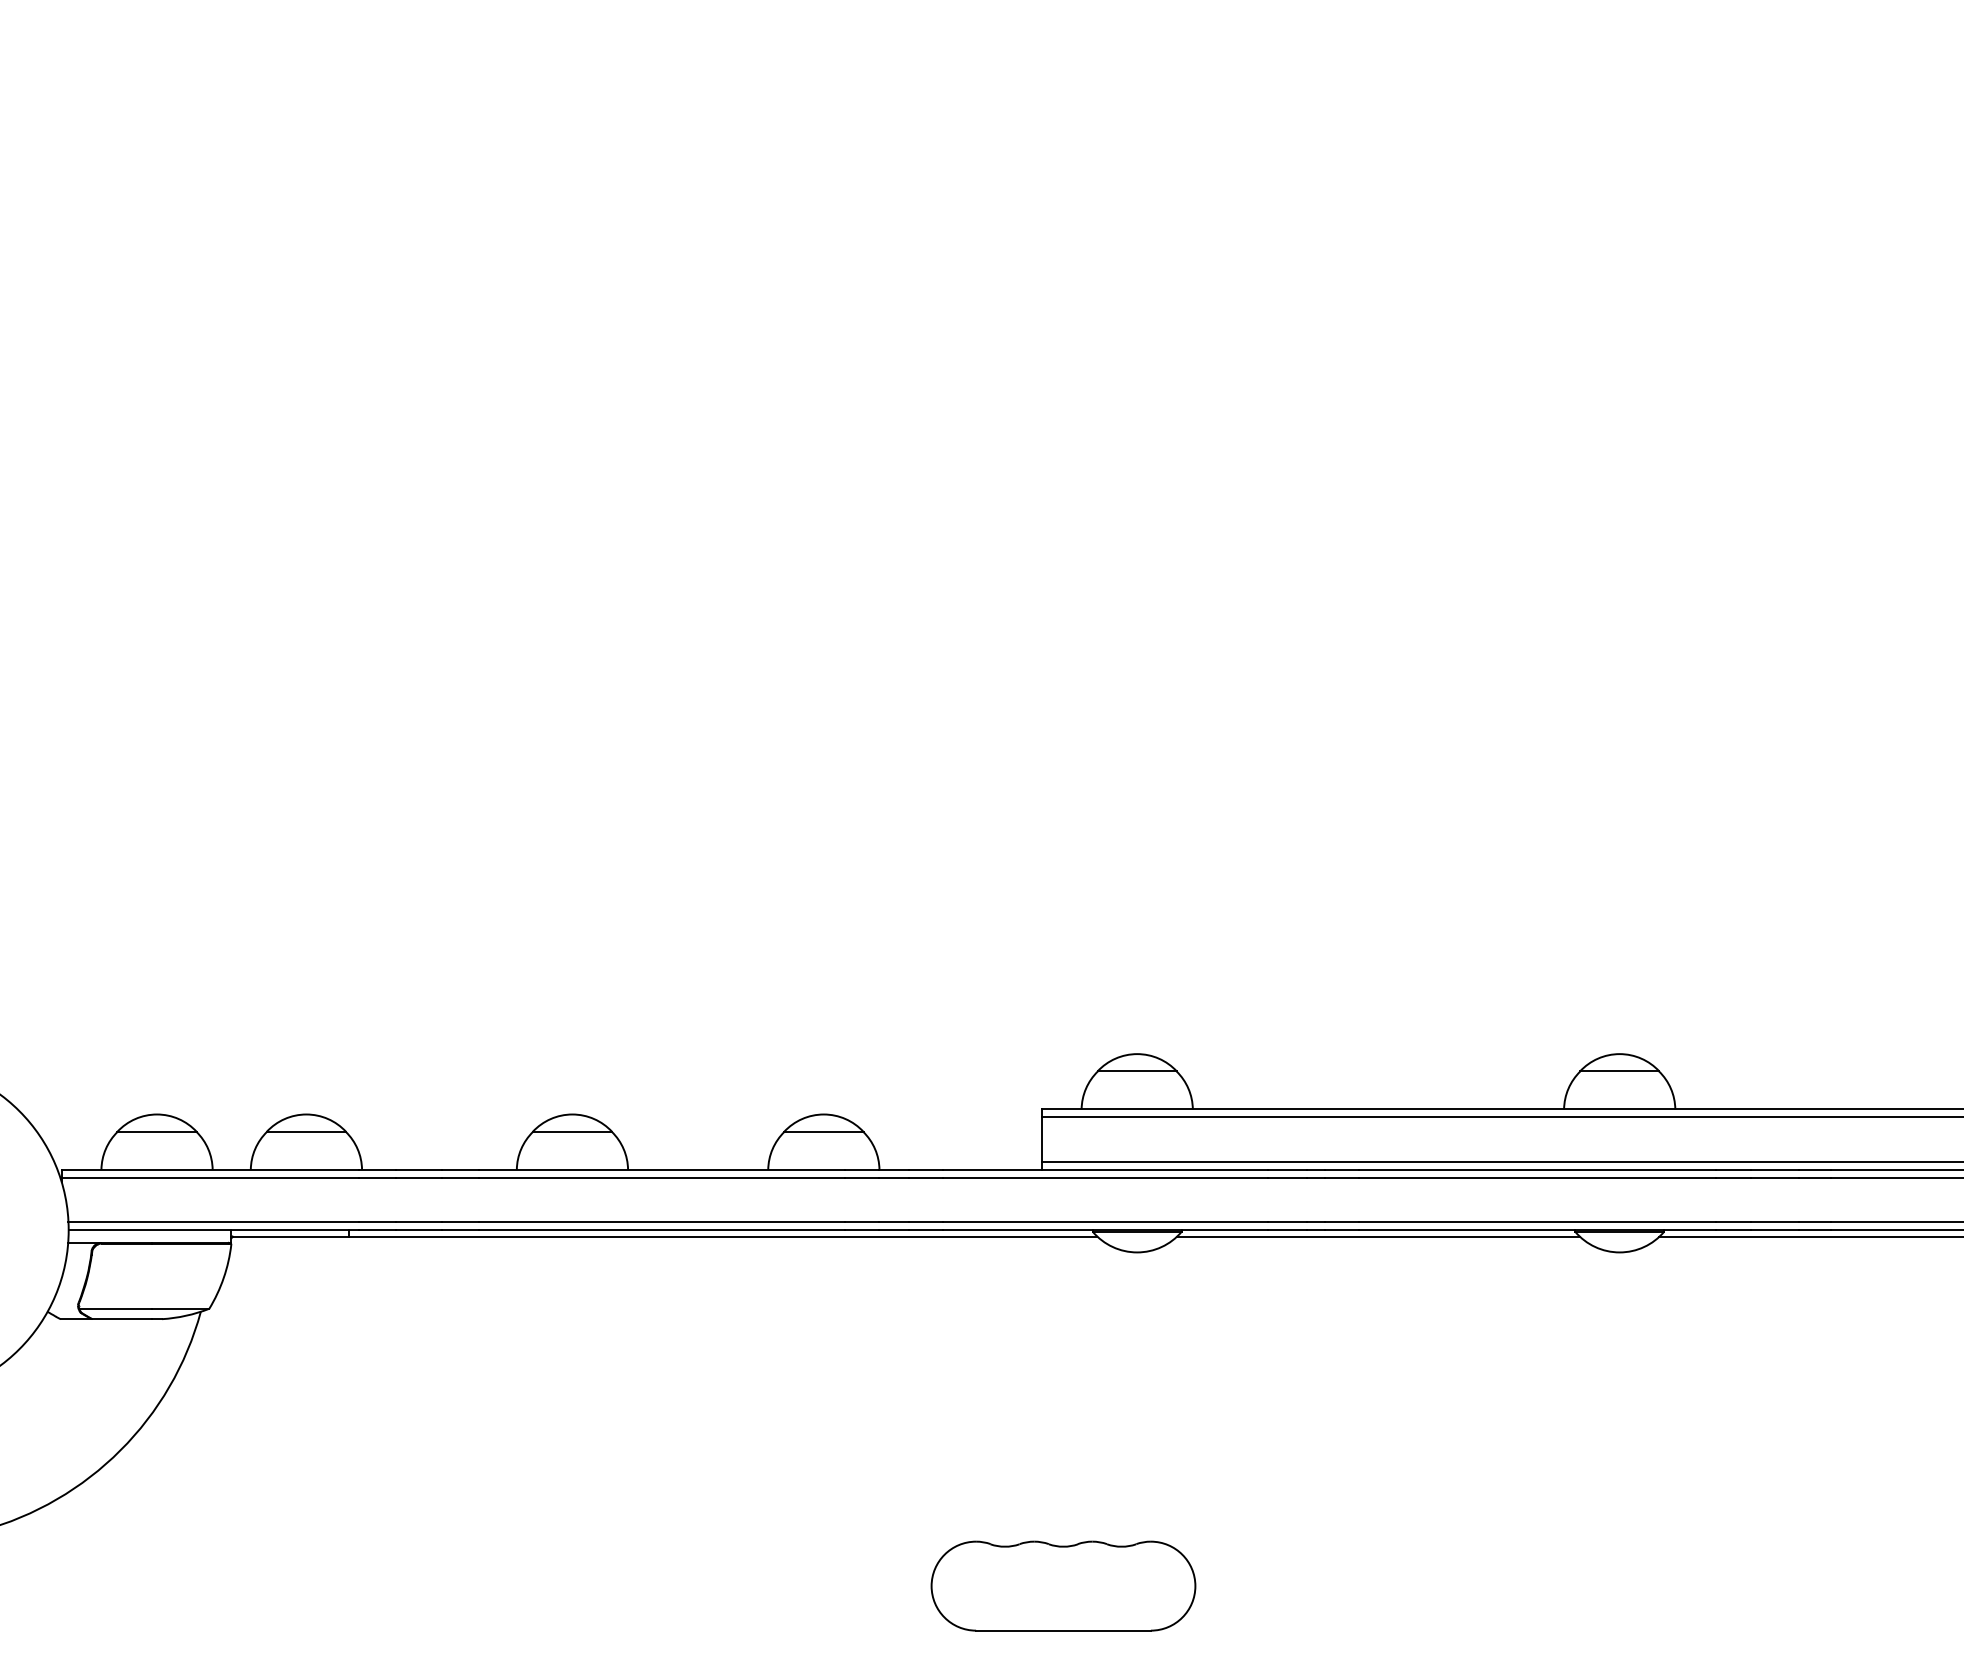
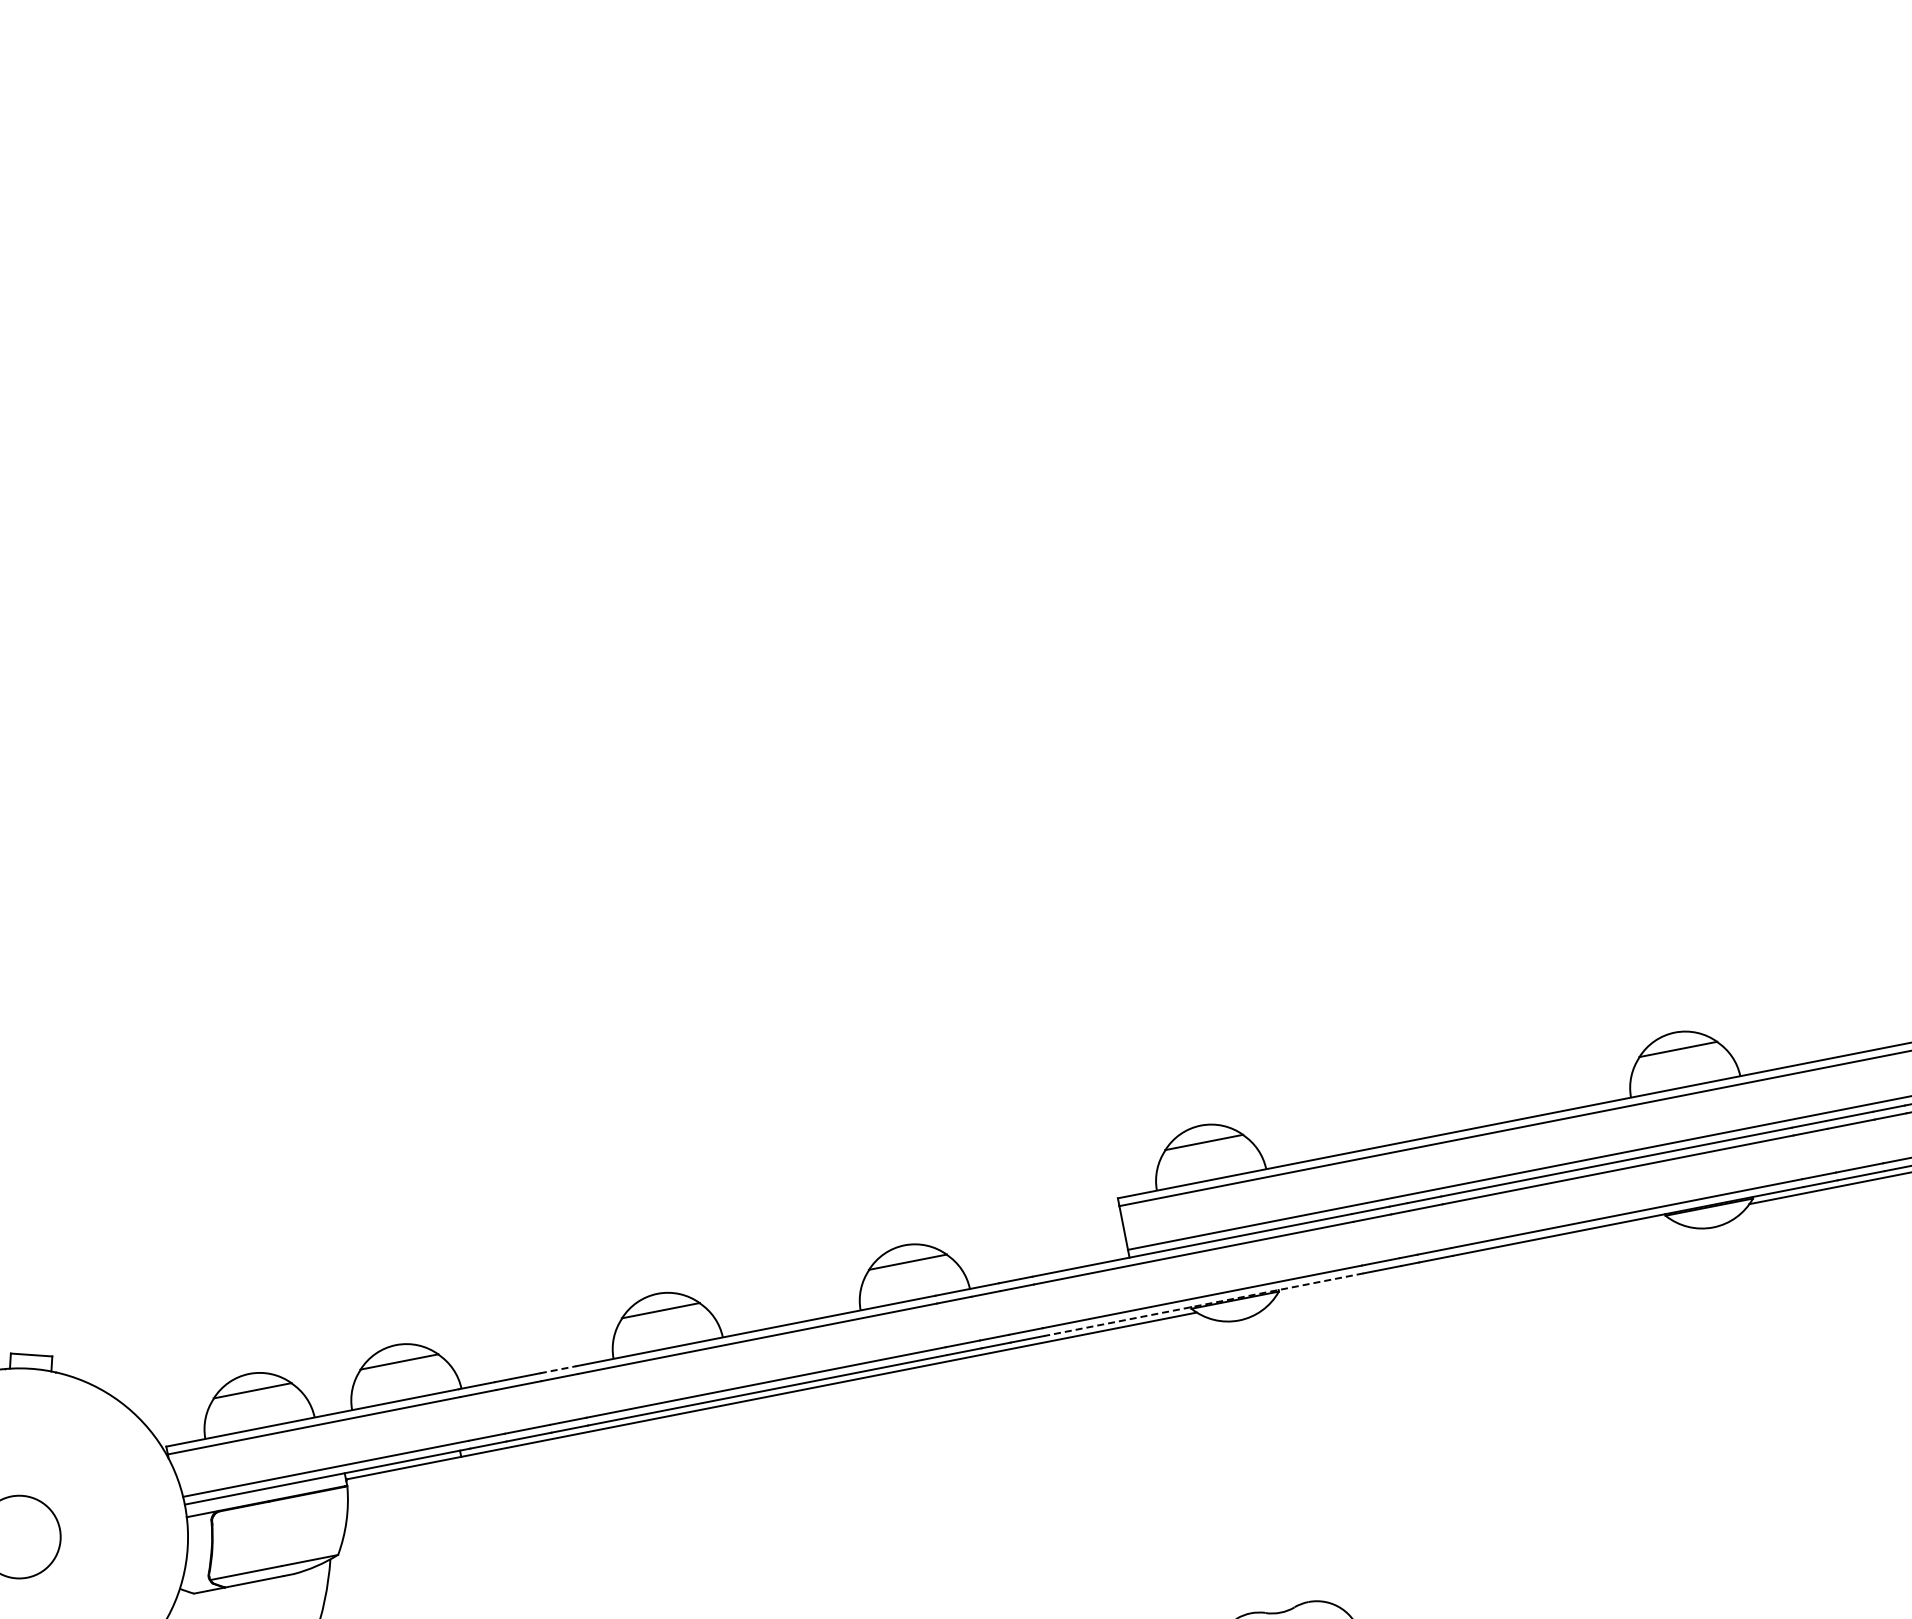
line: (460, 1169) -> (558, 1369), solid -> dashed
line: (1105, 1230) -> (1203, 1305), solid -> dashed
line: (1378, 1236) -> (1473, 1258), removed

